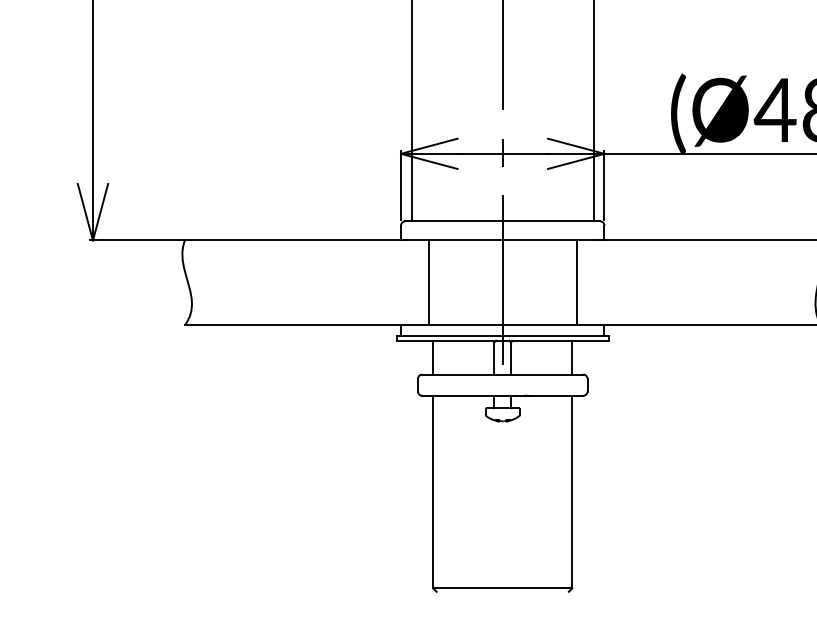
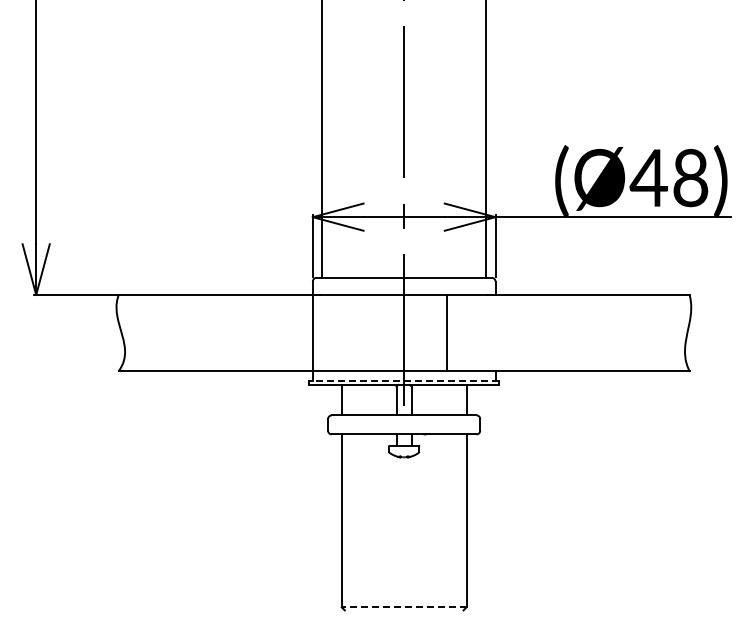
line: (428, 282) -> (312, 332), moved
line: (576, 282) -> (446, 332), moved
line: (502, 335) -> (403, 380), solid -> dashed
line: (502, 588) -> (403, 607), solid -> dashed

